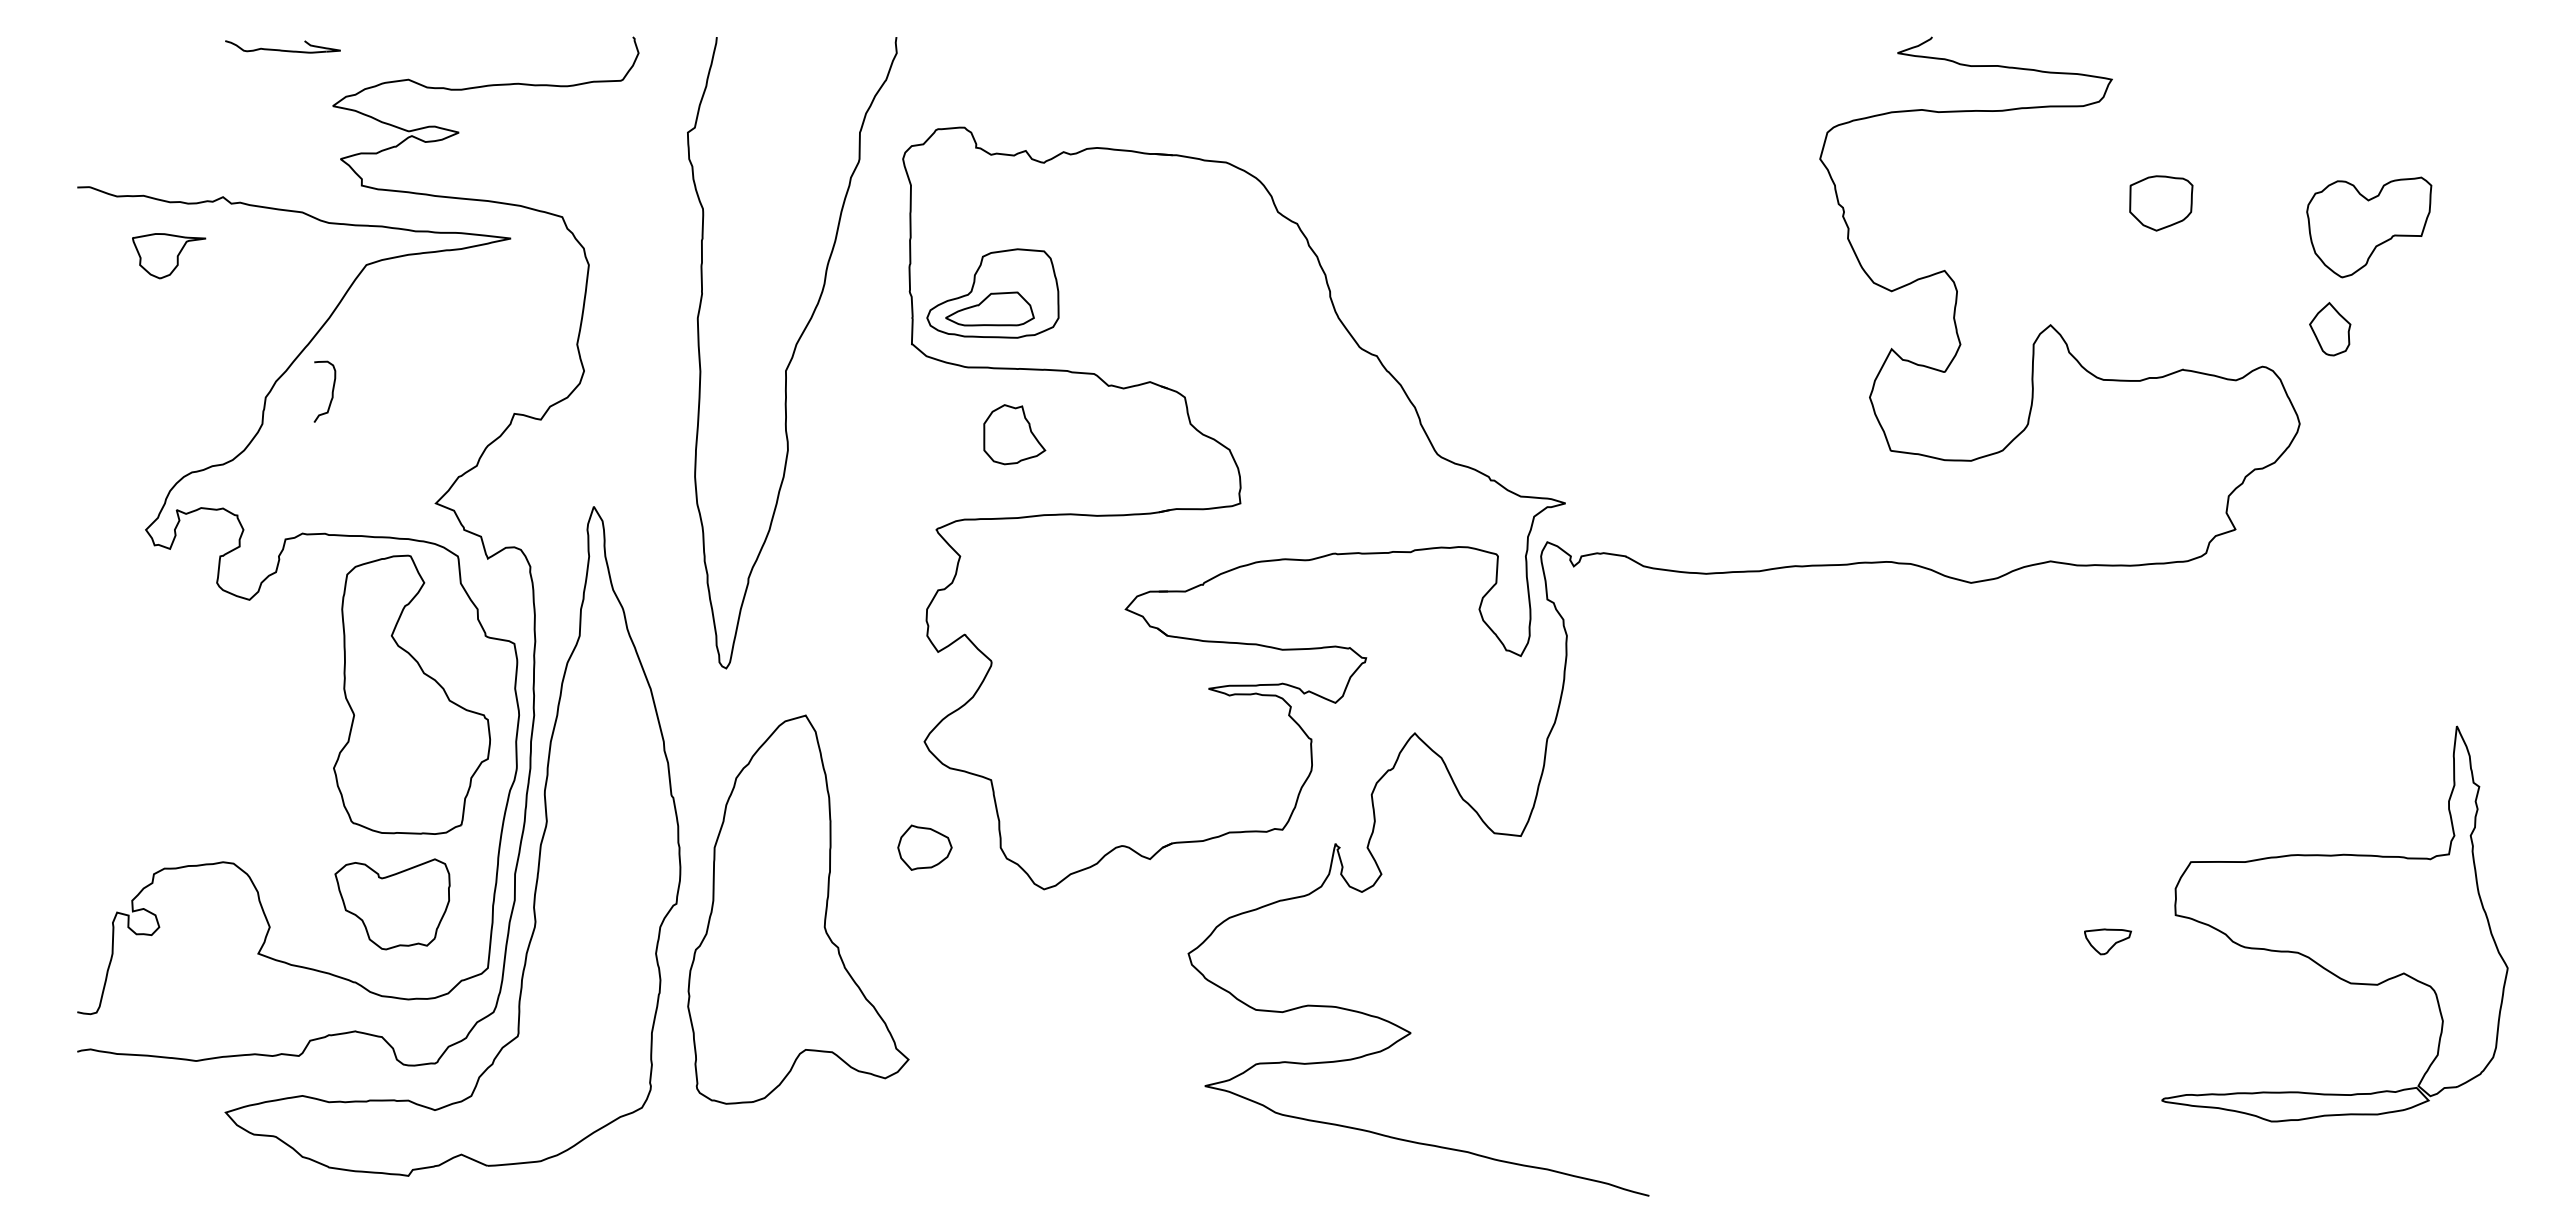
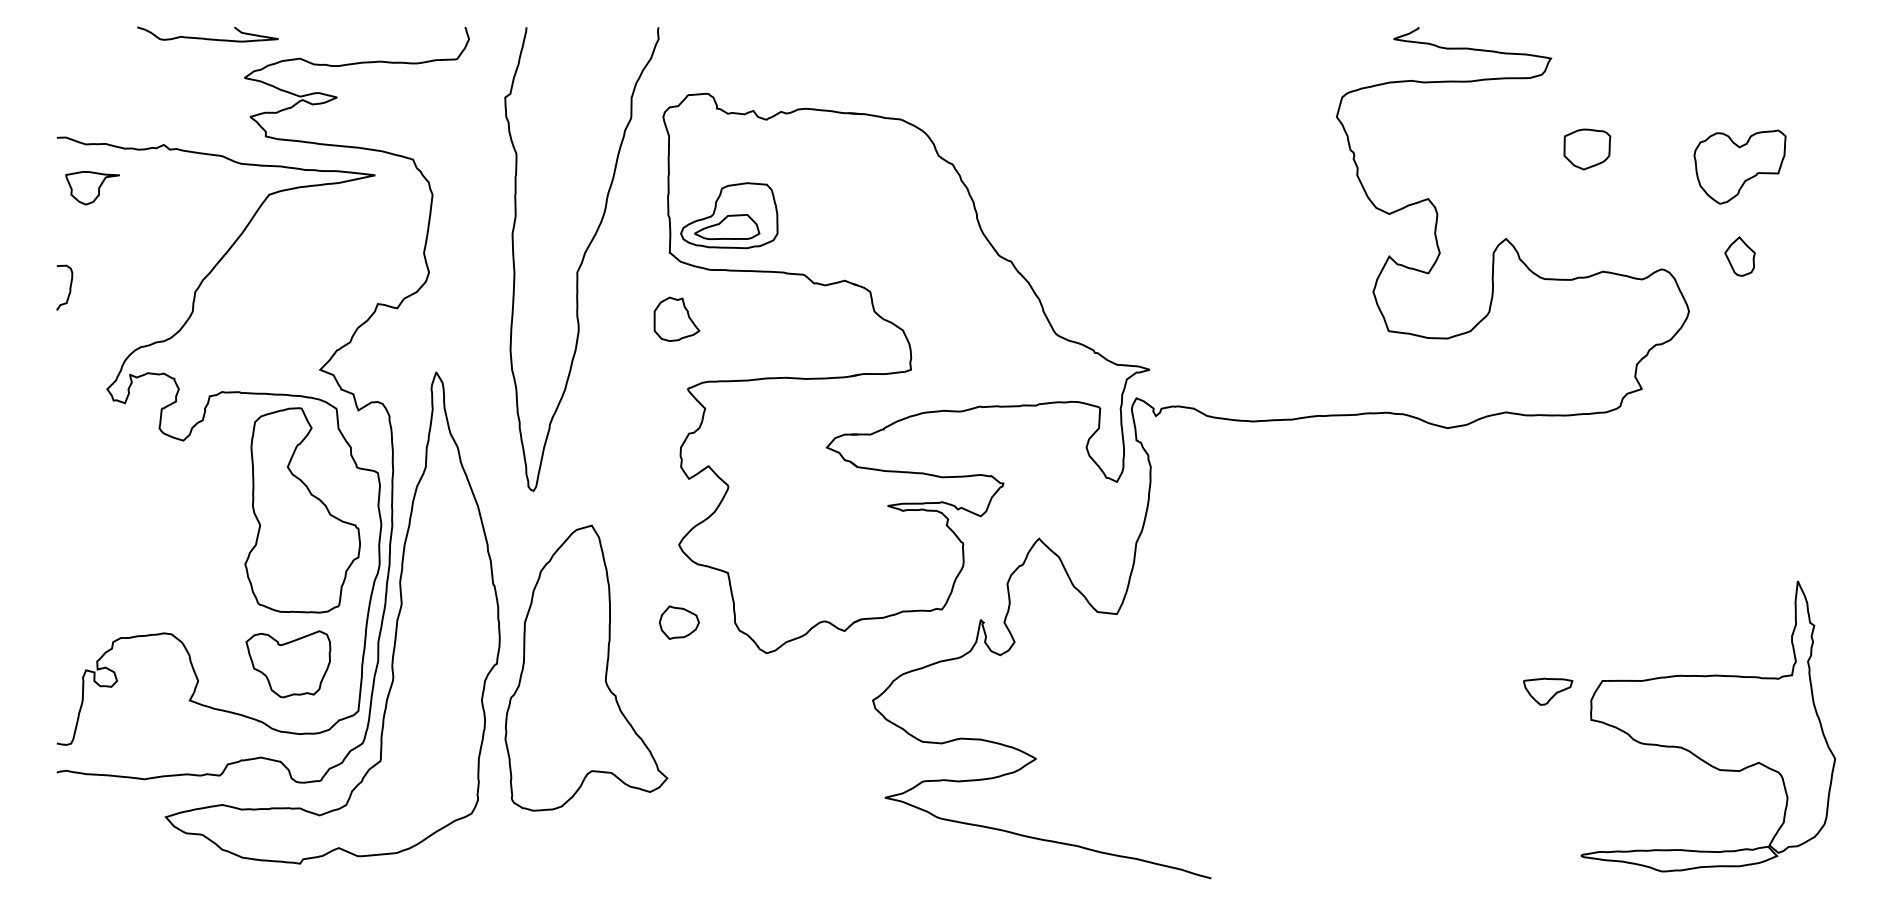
part: (282, 46) -> (207, 34), size x1.67
part: (169, 256) -> (92, 188), moved
part: (2330, 329) -> (1740, 256), moved
curve: (331, 392) -> (69, 288), moved
part: (1014, 434) -> (676, 319), moved
part: (2334, 923) -> (1707, 726), moved
part: (2107, 941) -> (1547, 691), size x1.43

